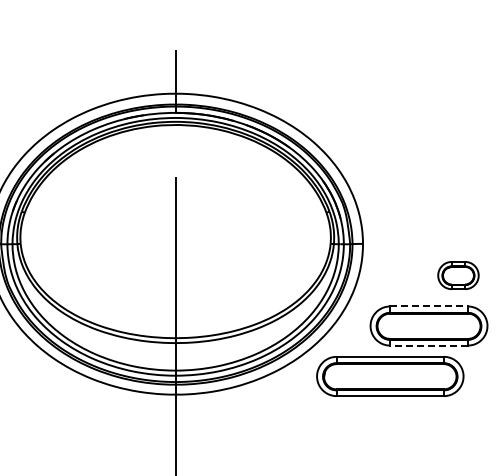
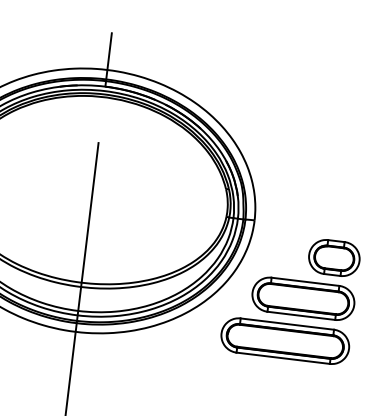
part: (458, 275) -> (334, 257), size x1.43
line: (429, 306) -> (305, 281), dashed -> solid
line: (429, 345) -> (301, 315), dashed -> solid
part: (390, 376) -> (285, 341), moved

